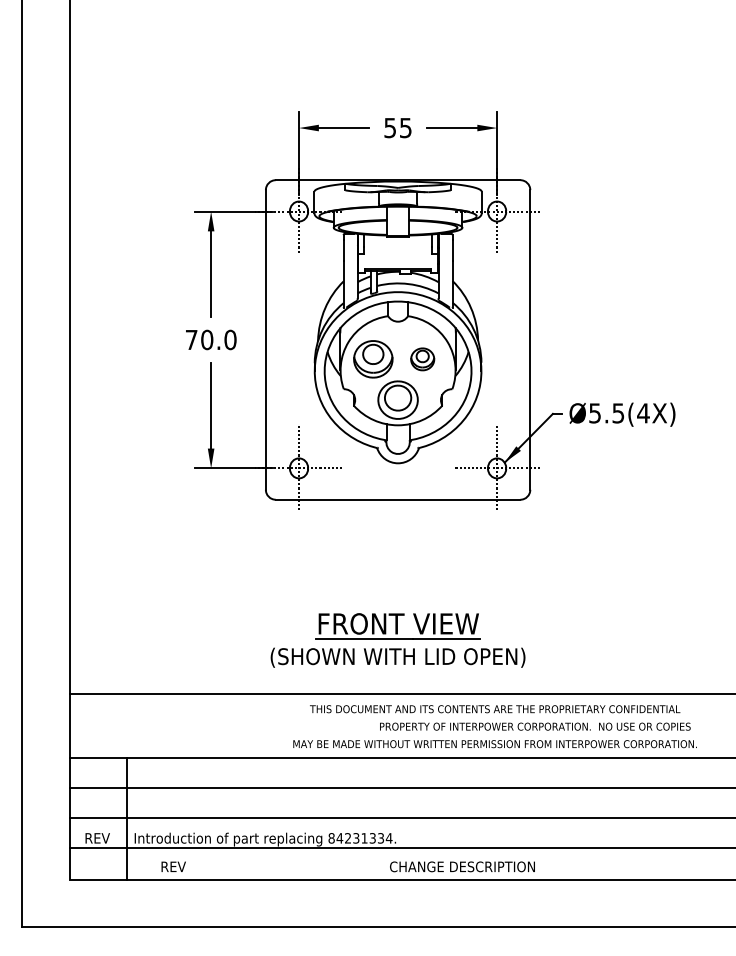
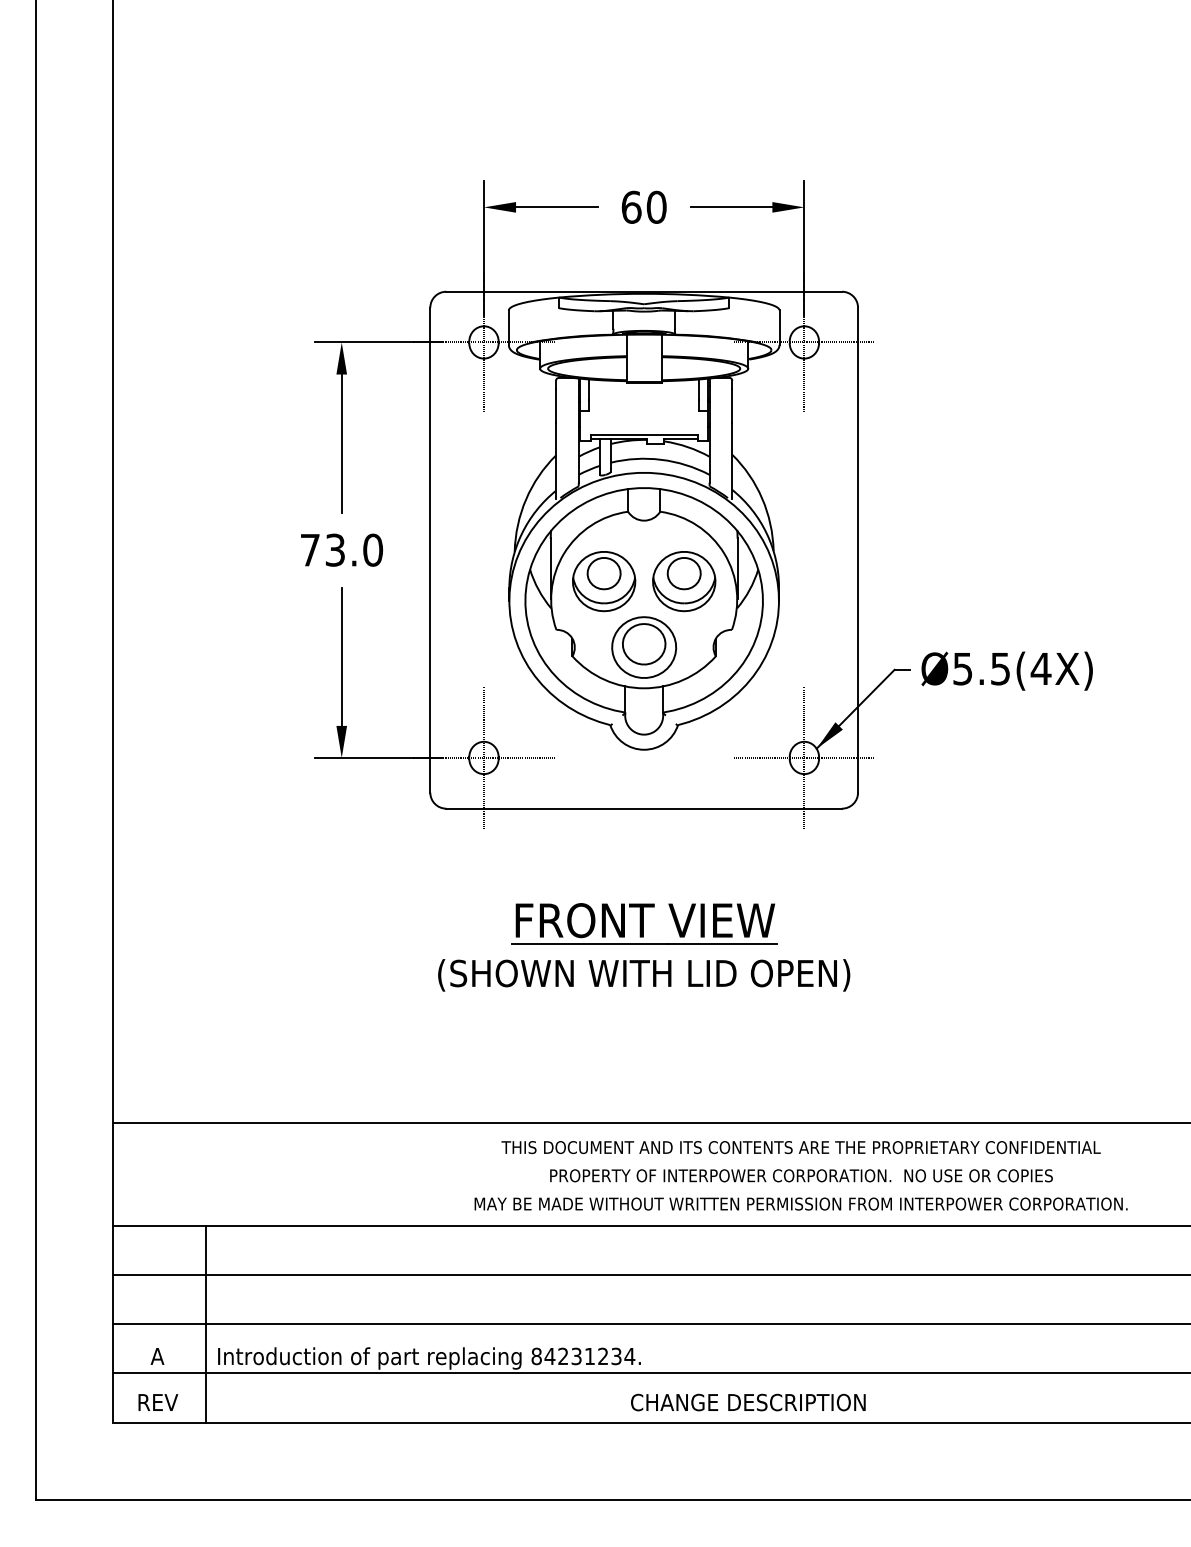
text: (397, 127) -> (643, 206), 55 -> 60
text: (207, 339) -> (335, 549), 70.0 -> 73.0
part: (422, 359) -> (683, 581), size x1.67
part: (397, 640) -> (643, 947), moved
text: (535, 726) -> (801, 1175), moved
text: (97, 838) -> (157, 1356), REV -> A
text: (372, 838) -> (602, 1356), 84231334. -> 84231234.
text: (173, 866) -> (157, 1401), moved

